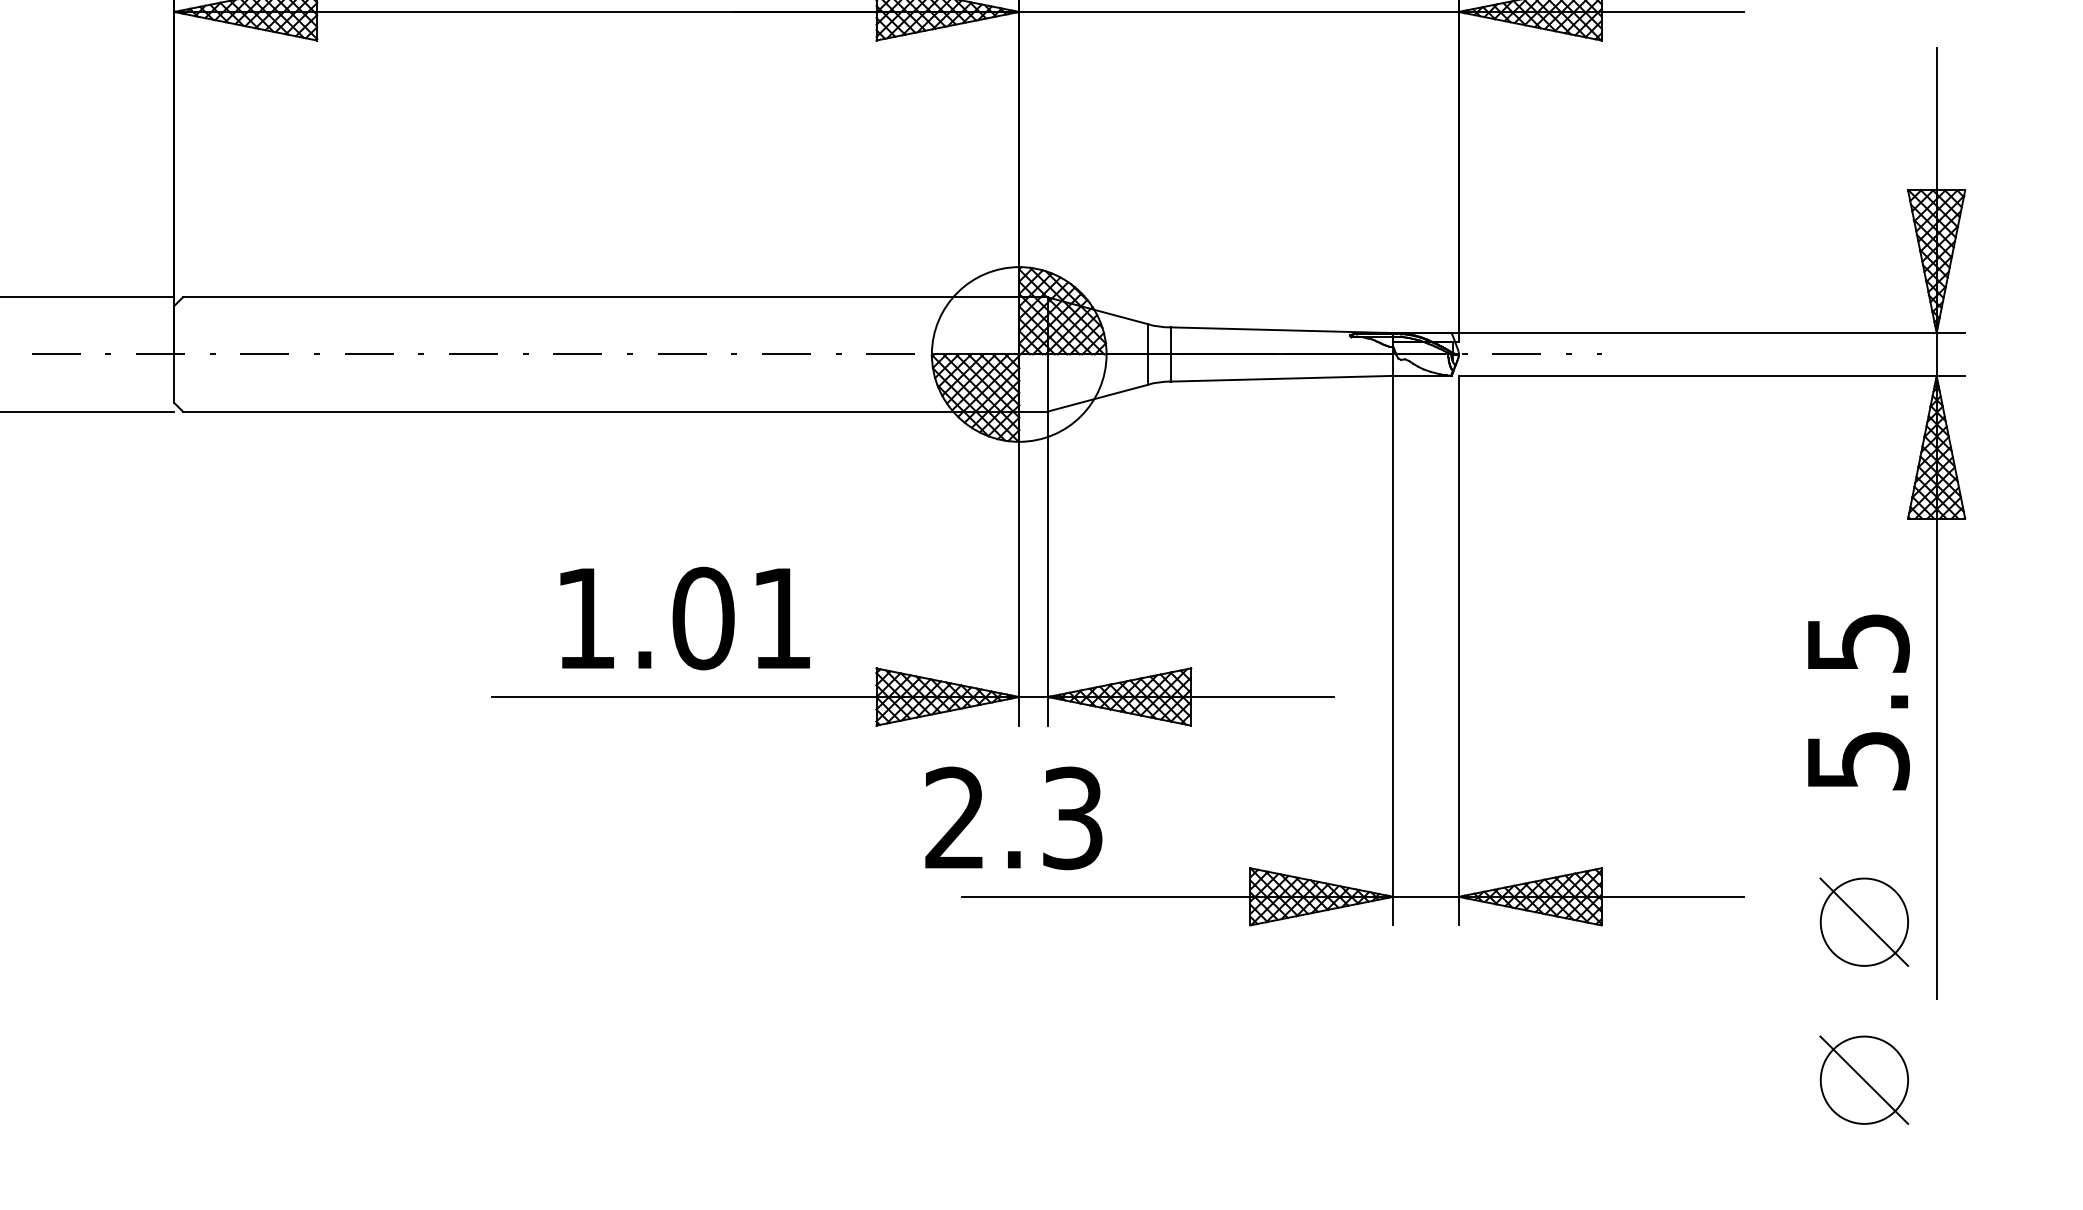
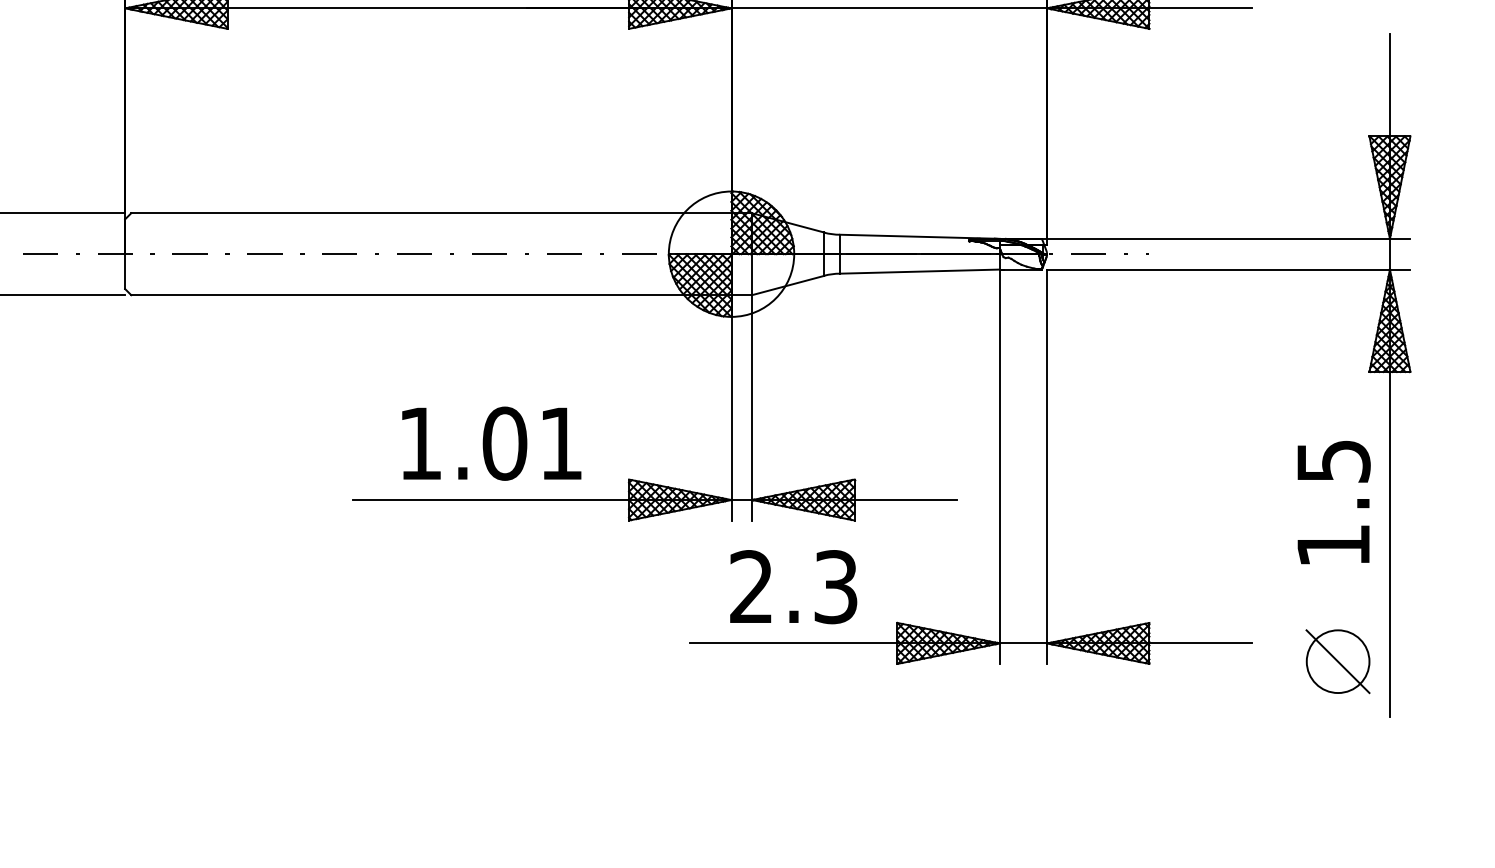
text: (1858, 761) -> (1333, 546), 5.5 -> 1.5
text: (1013, 818) -> (793, 587), moved
part: (1864, 1079) -> (1338, 774), removed

